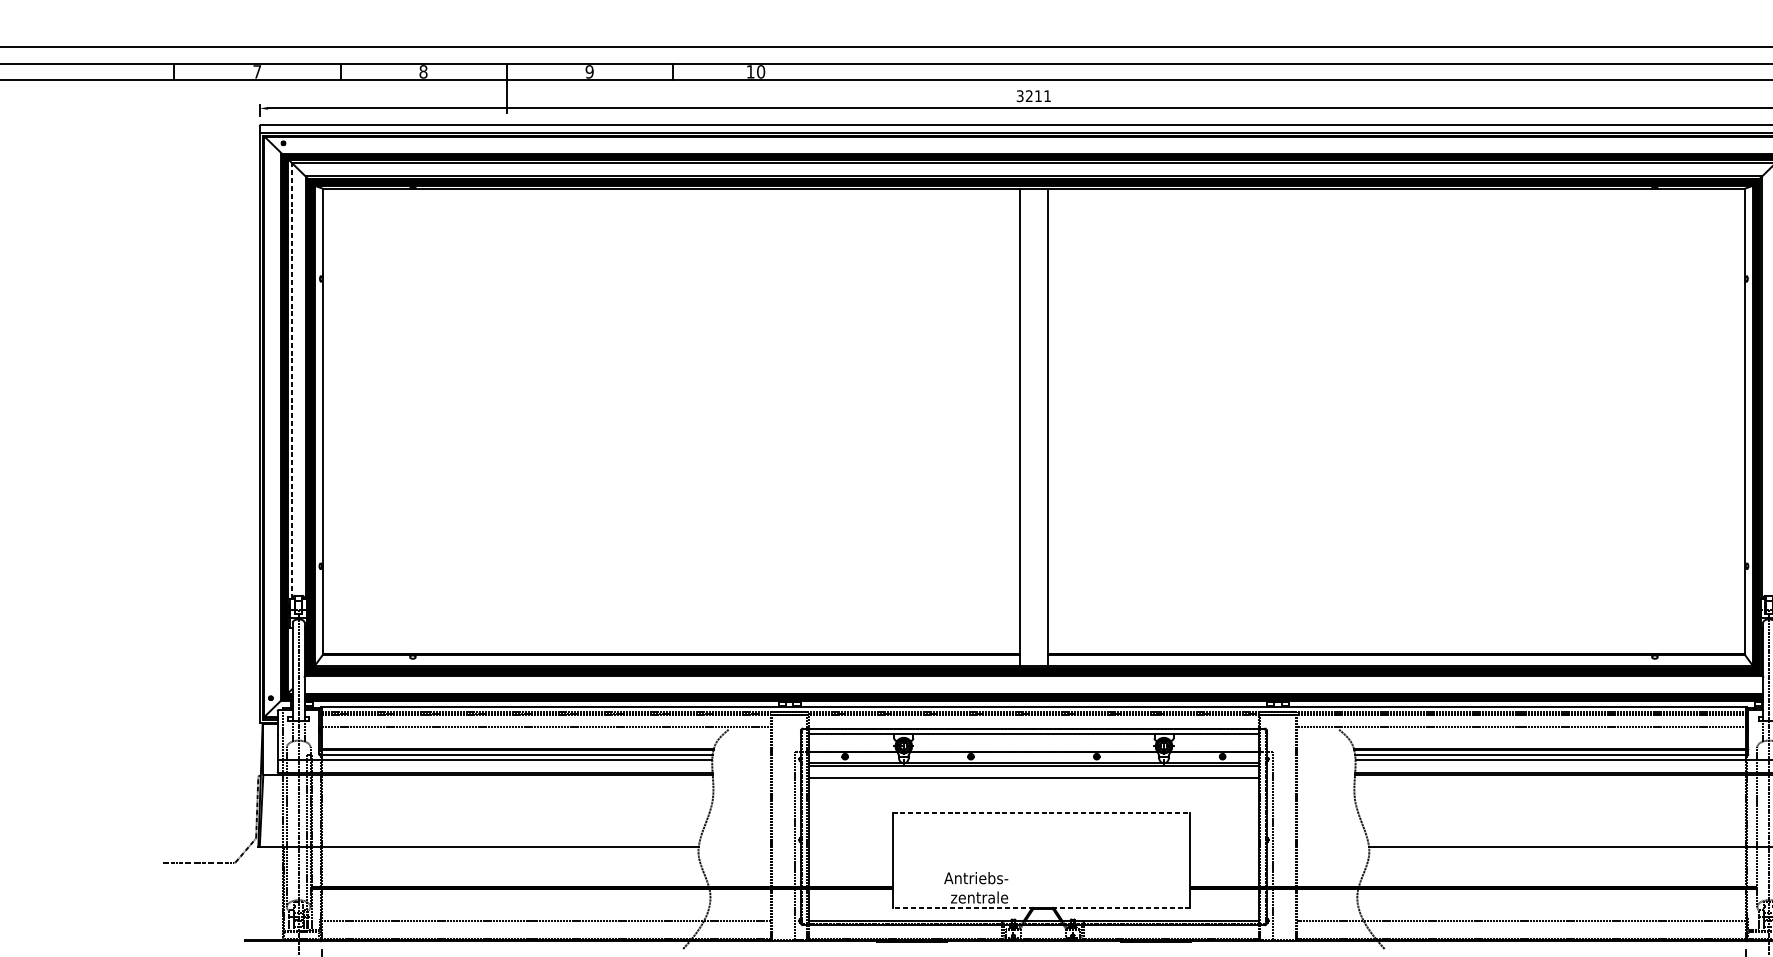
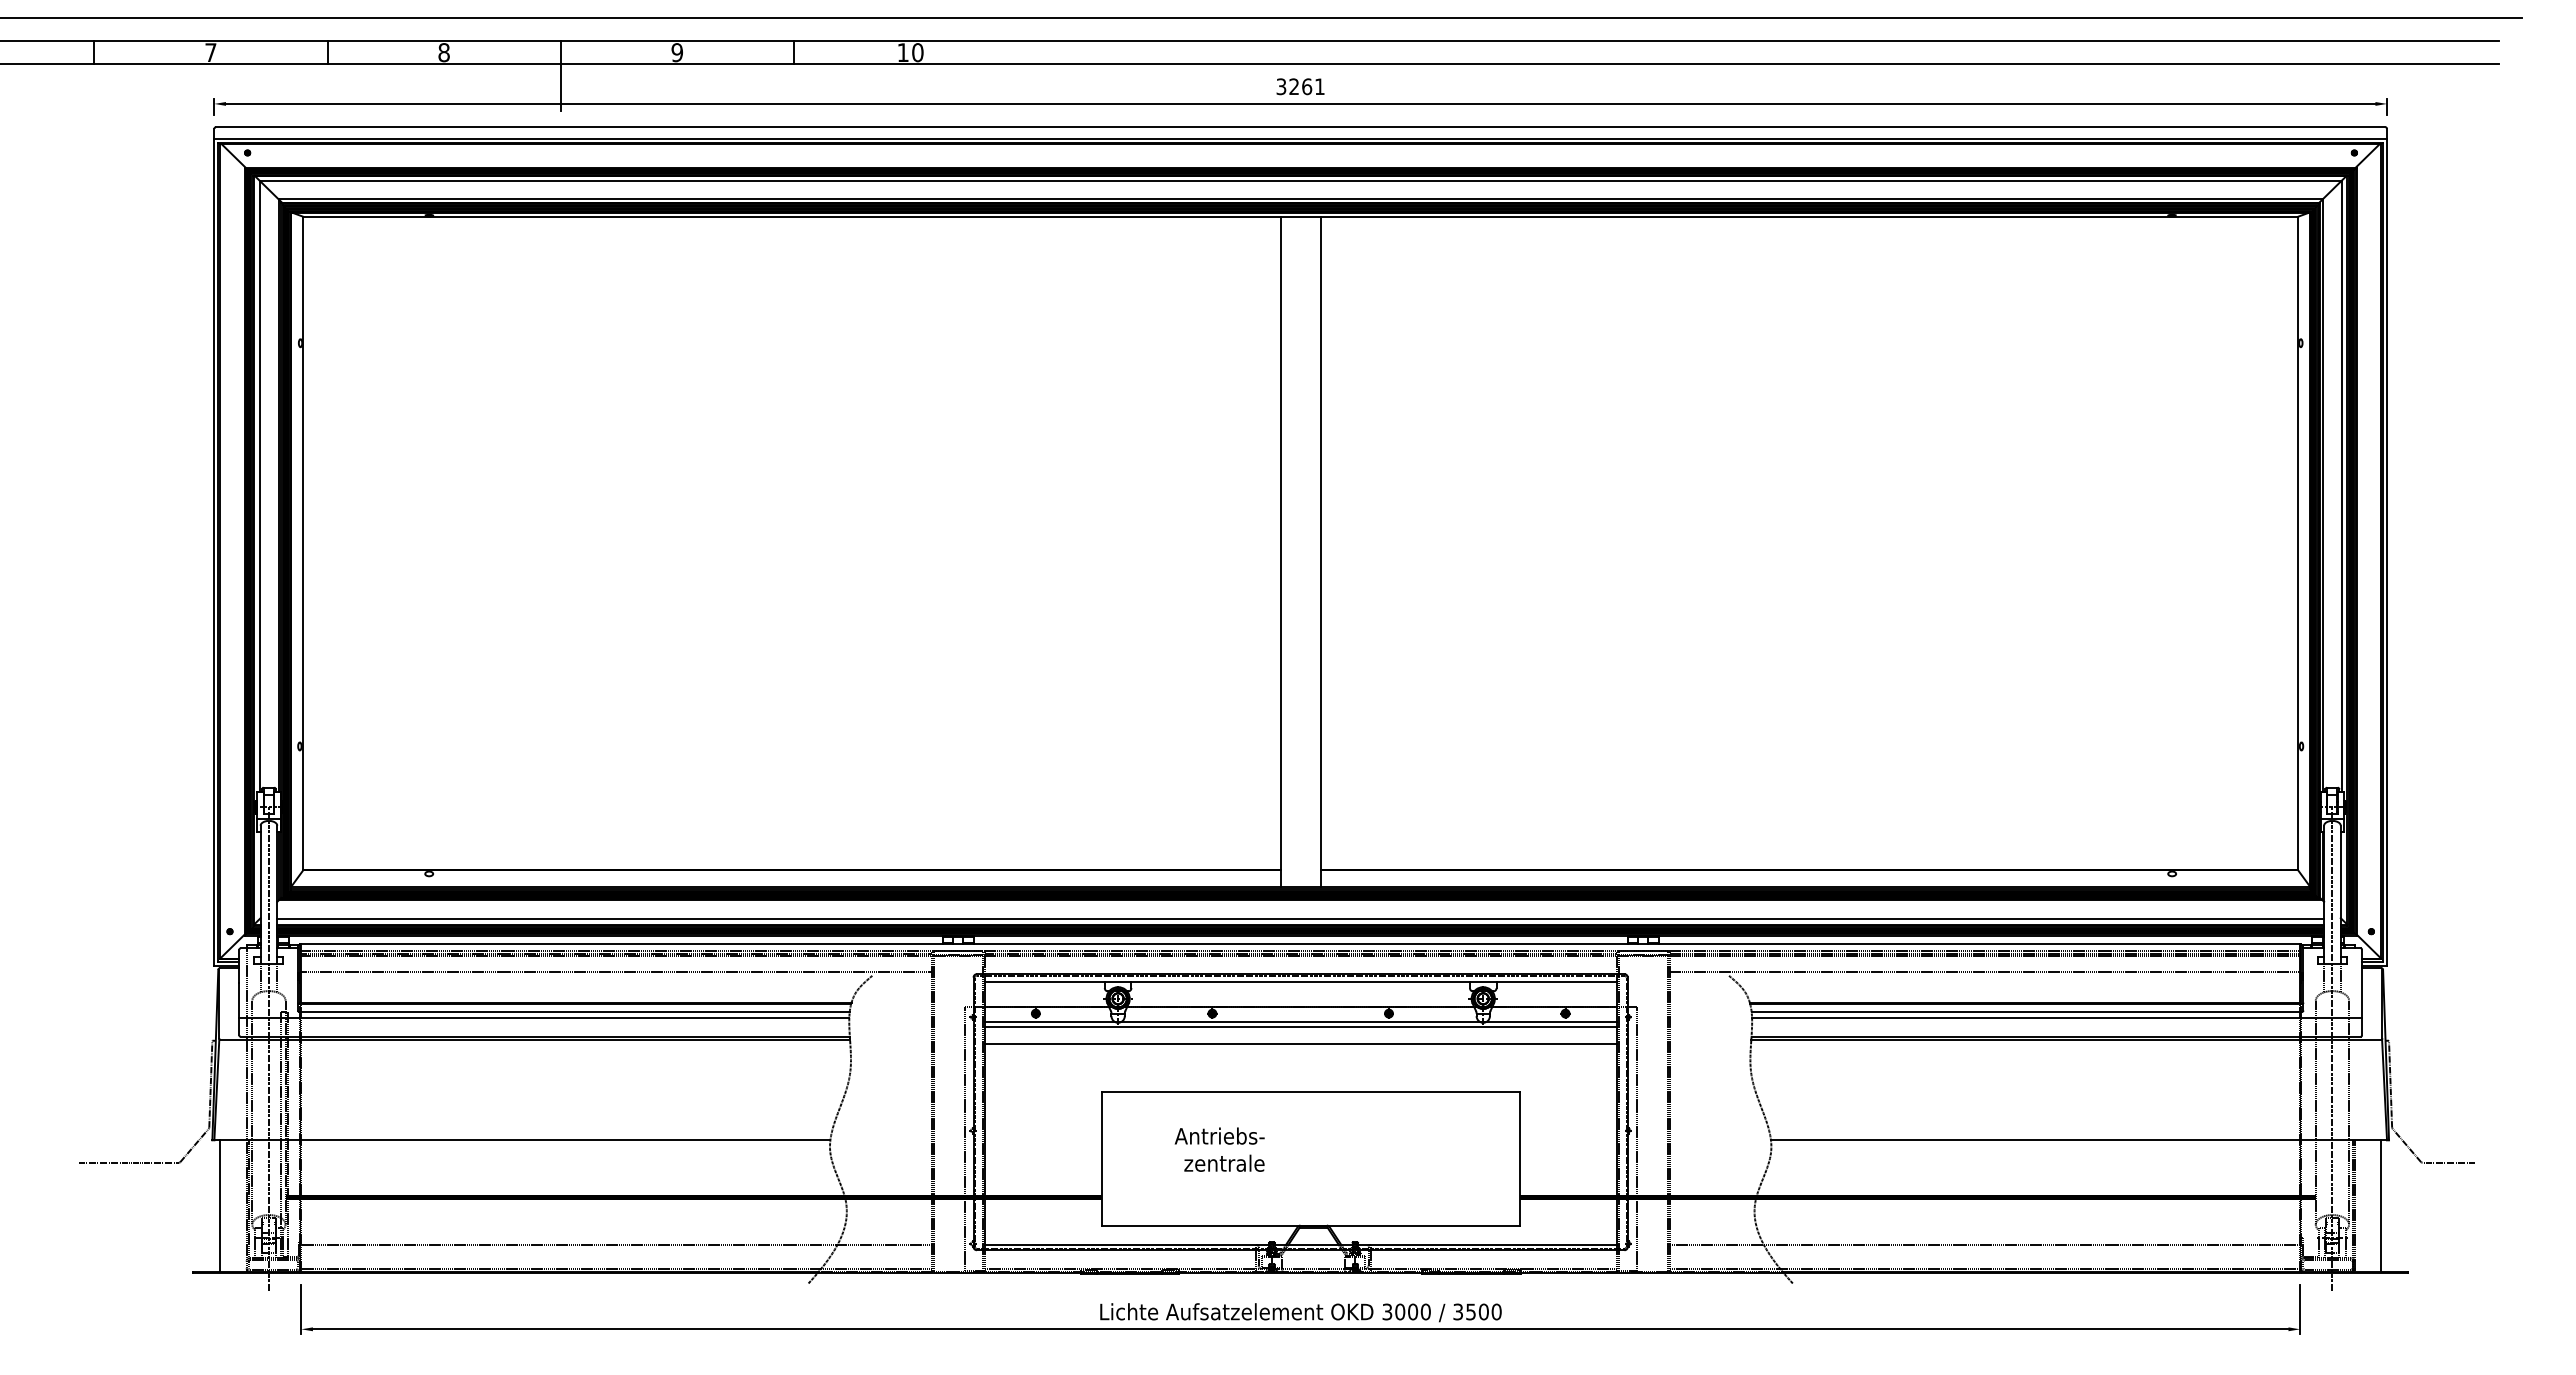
text: (1038, 95) -> (1307, 86), 3211 -> 3261
line: (291, 380) -> (259, 485), dashed -> solid
line: (1033, 688) -> (1300, 918), added
line: (1041, 812) -> (1311, 1092), dashed -> solid
text: (976, 887) -> (1219, 1149), moved
line: (263, 893) -> (219, 1205), added
line: (1041, 907) -> (1311, 1225), dashed -> solid

